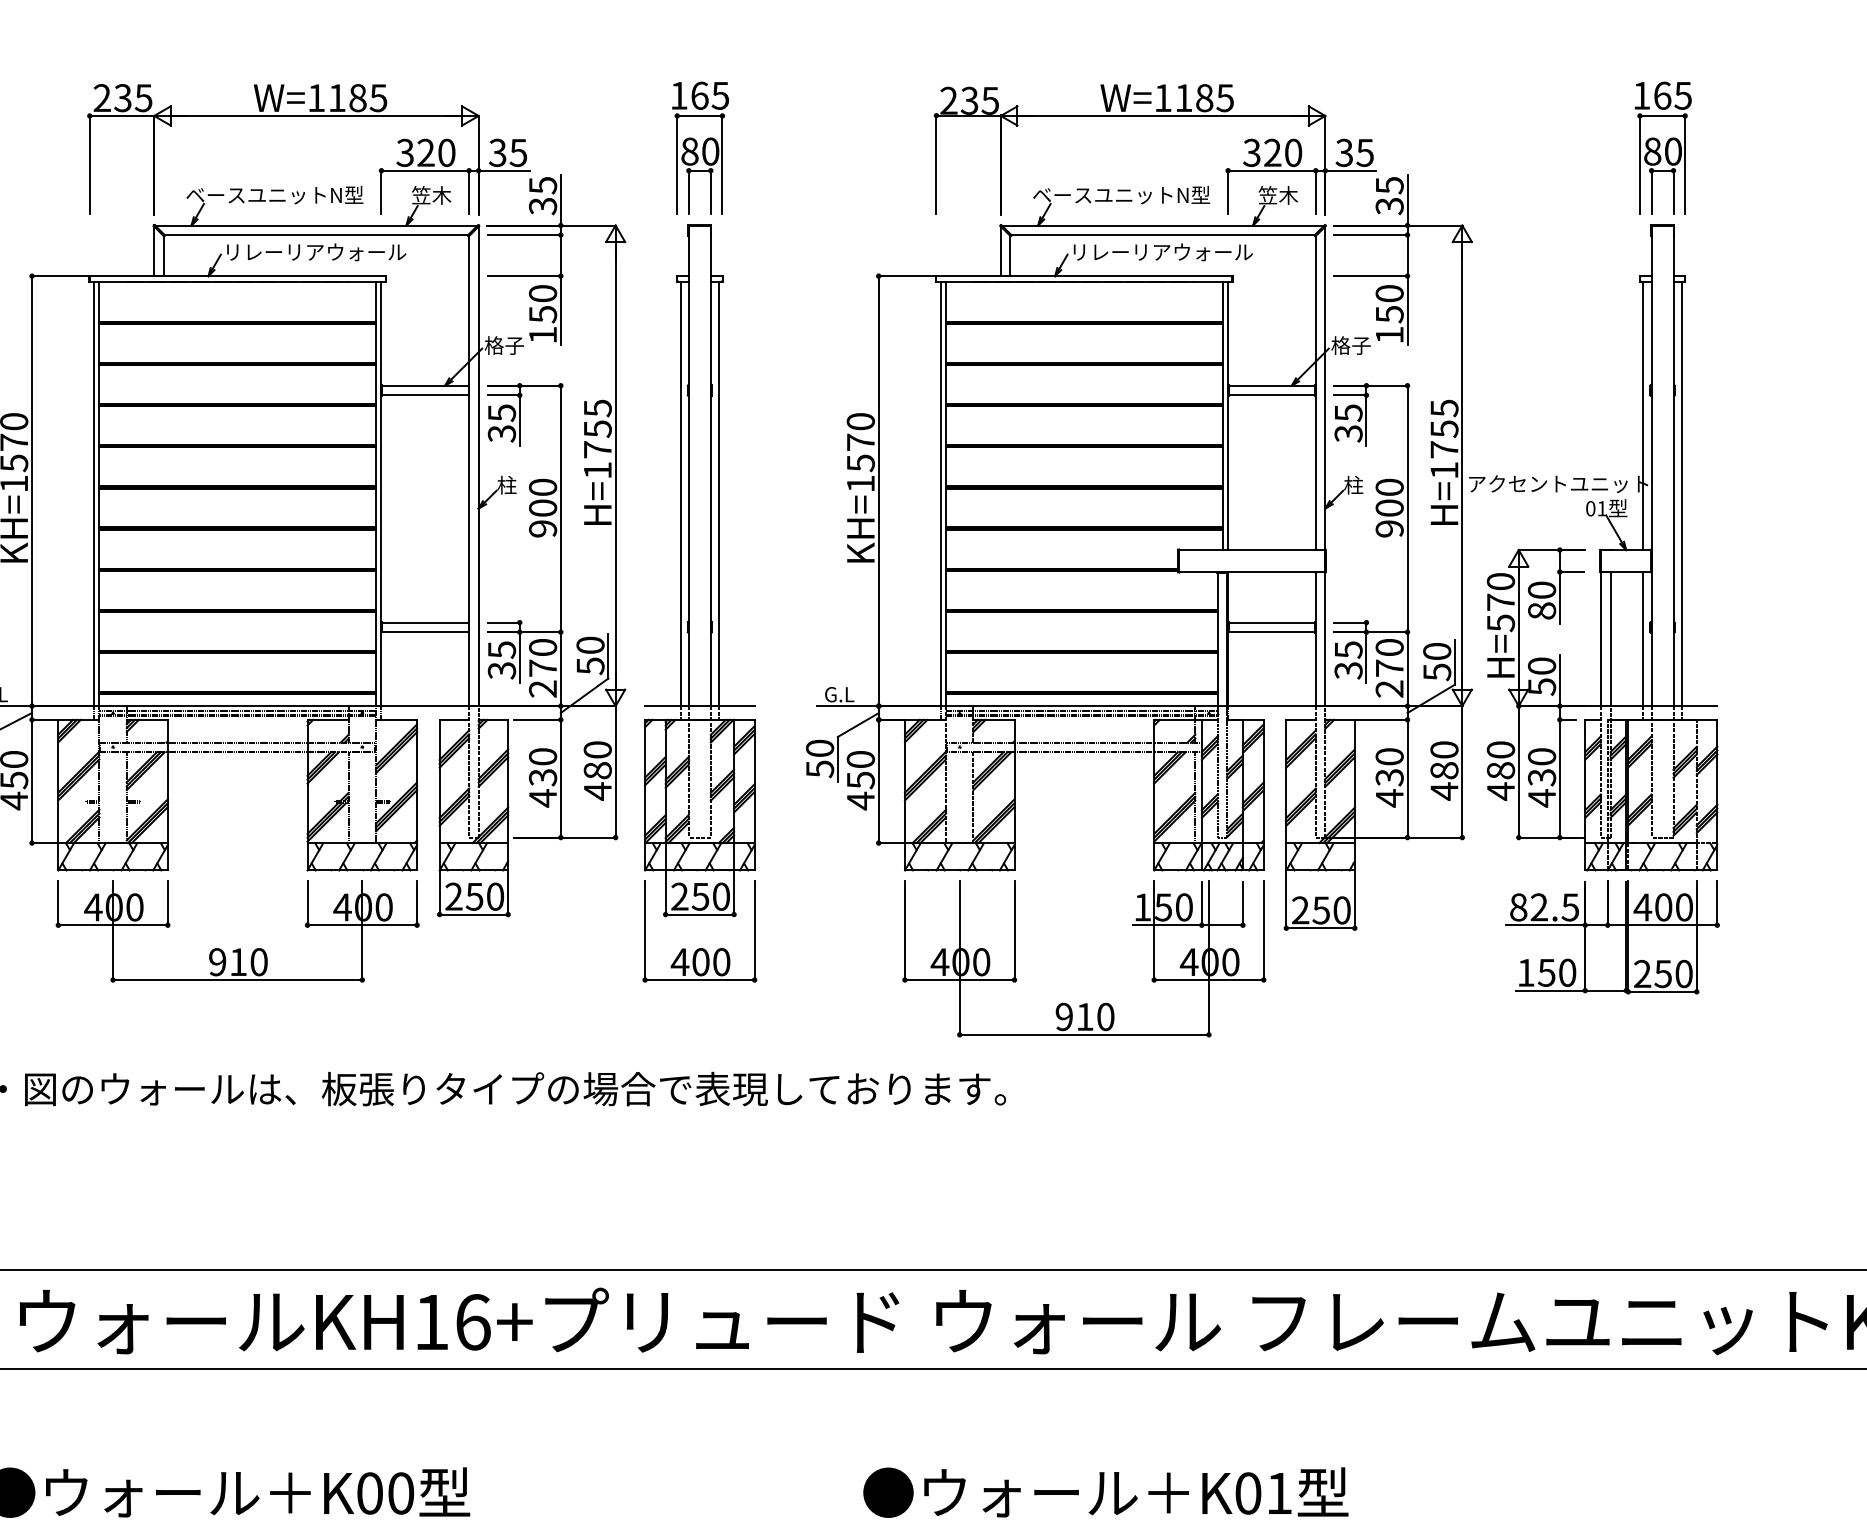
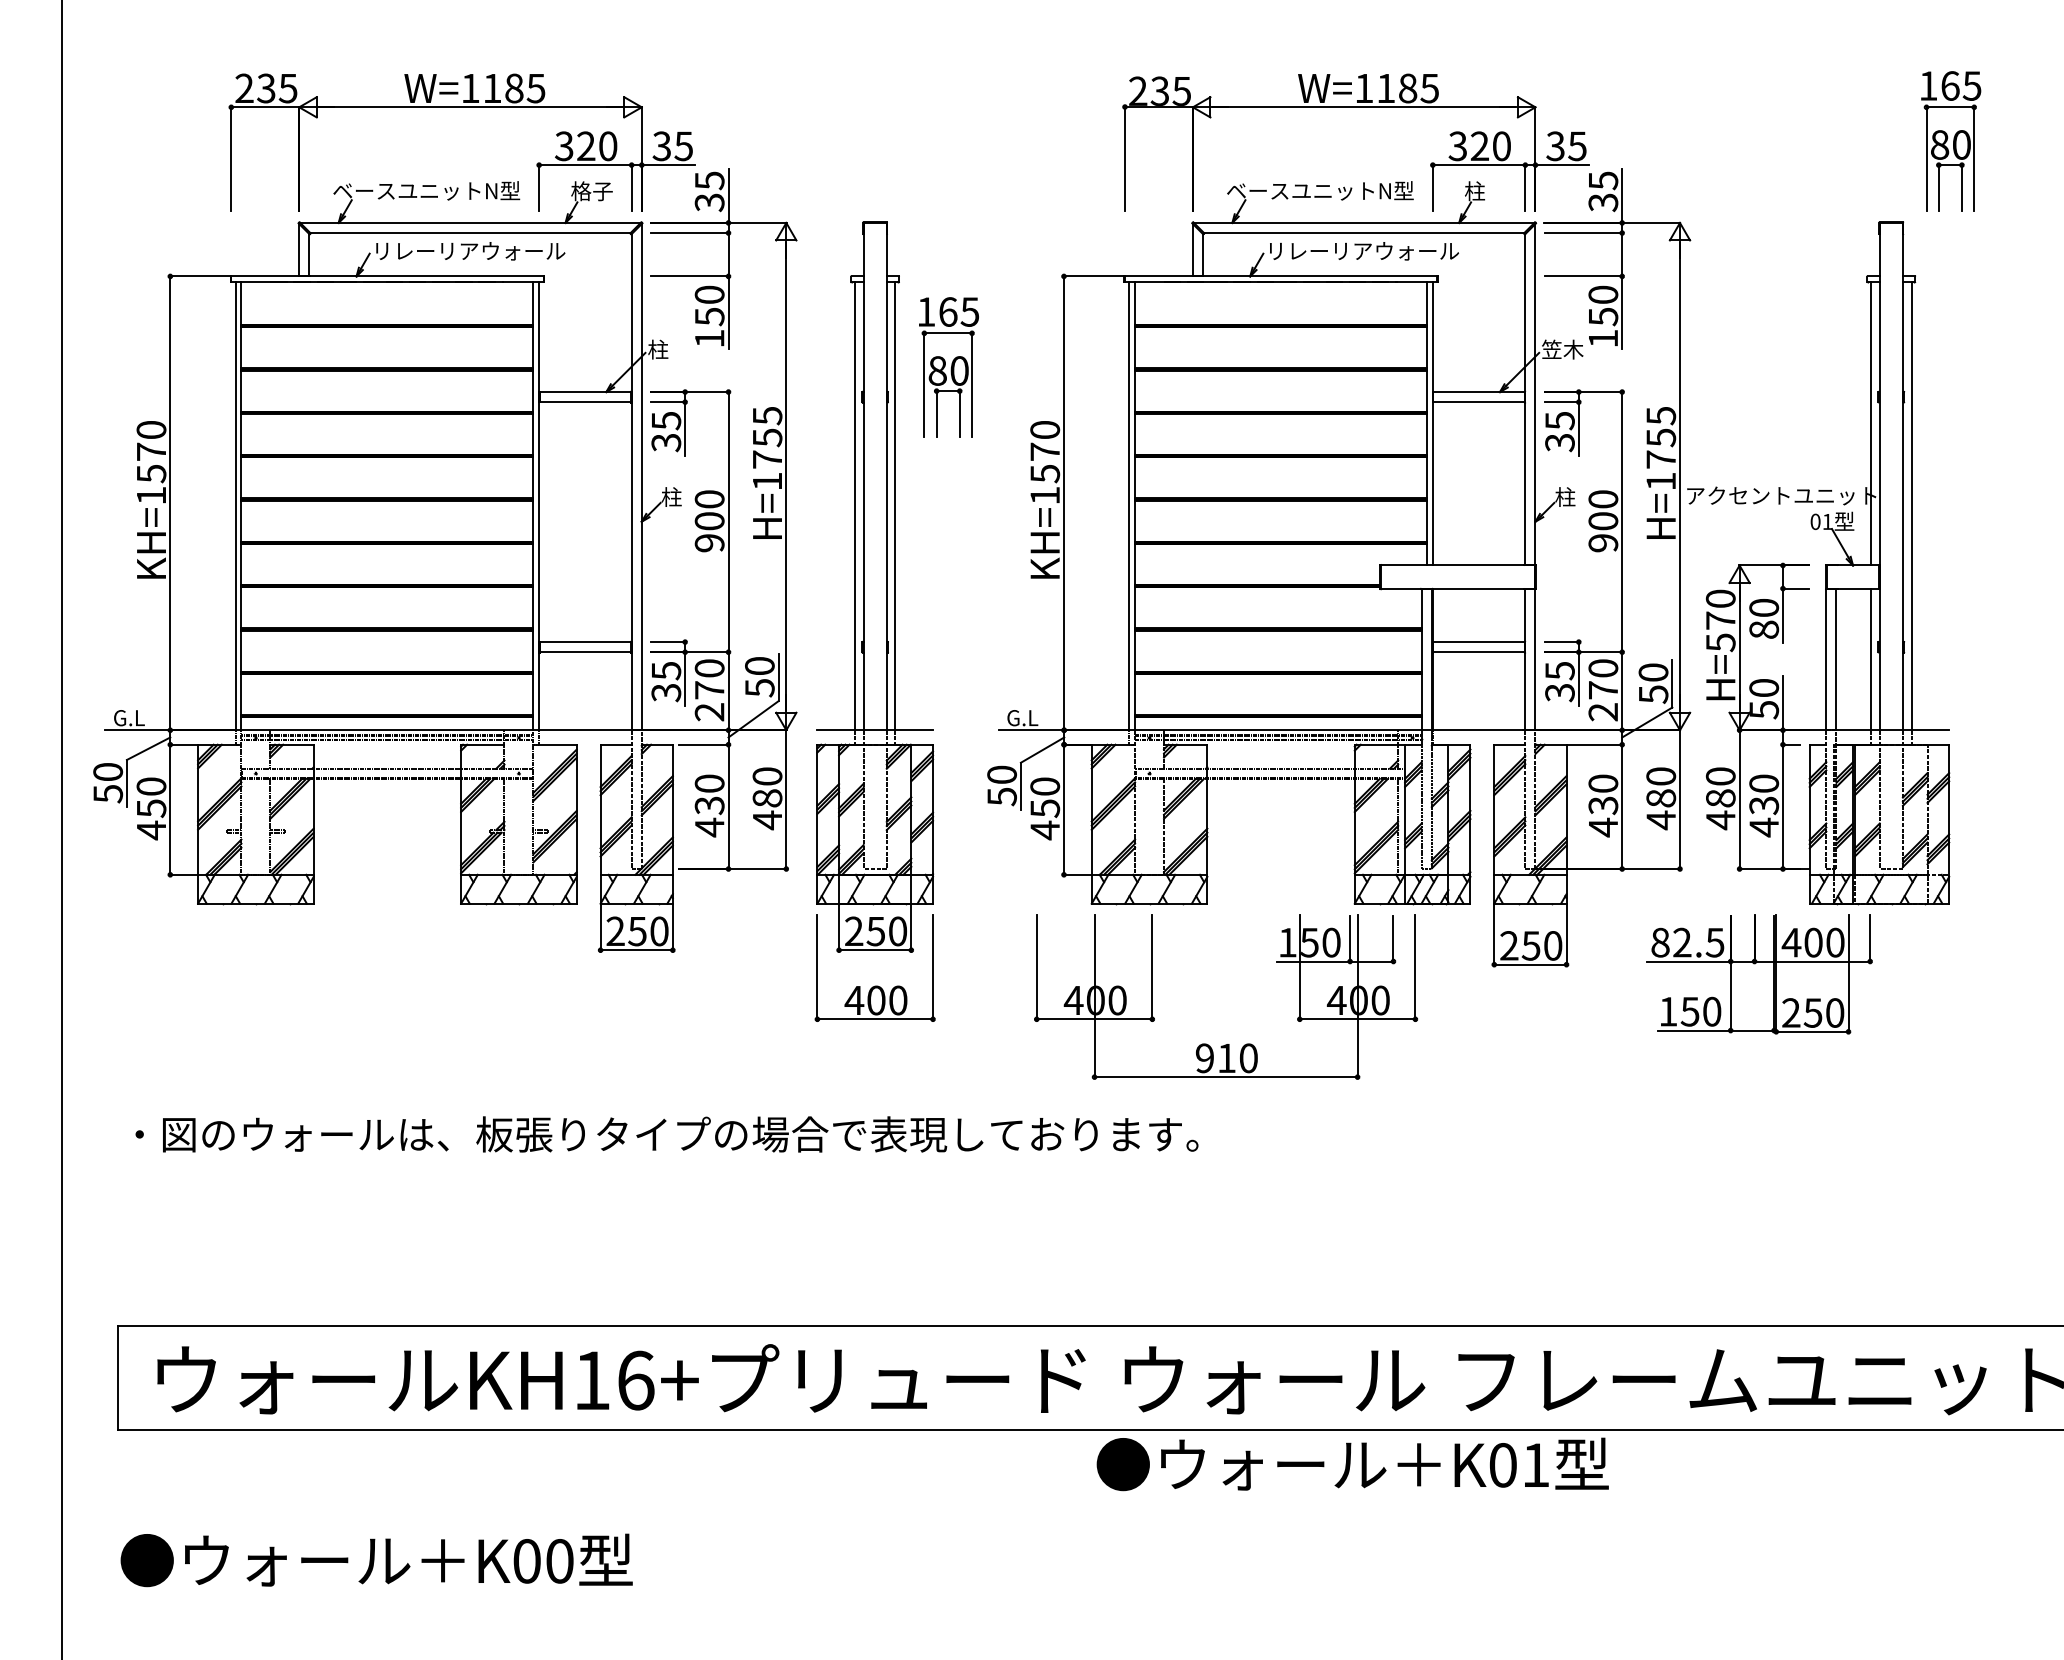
part: (700, 148) -> (948, 367), moved
part: (1663, 148) -> (1951, 141), moved
text: (431, 195) -> (591, 191), 笠木 -> 格子
text: (1278, 195) -> (1485, 191), 笠木 -> 柱
text: (504, 345) -> (669, 349), 格子 -> 柱
text: (1350, 345) -> (1562, 349), 格子 -> 笠木
part: (1612, 937) -> (1759, 974), moved
part: (237, 948) -> (387, 986), removed
part: (1084, 1003) -> (1226, 1044), moved
text: (1105, 1492) -> (1352, 1464), moved

